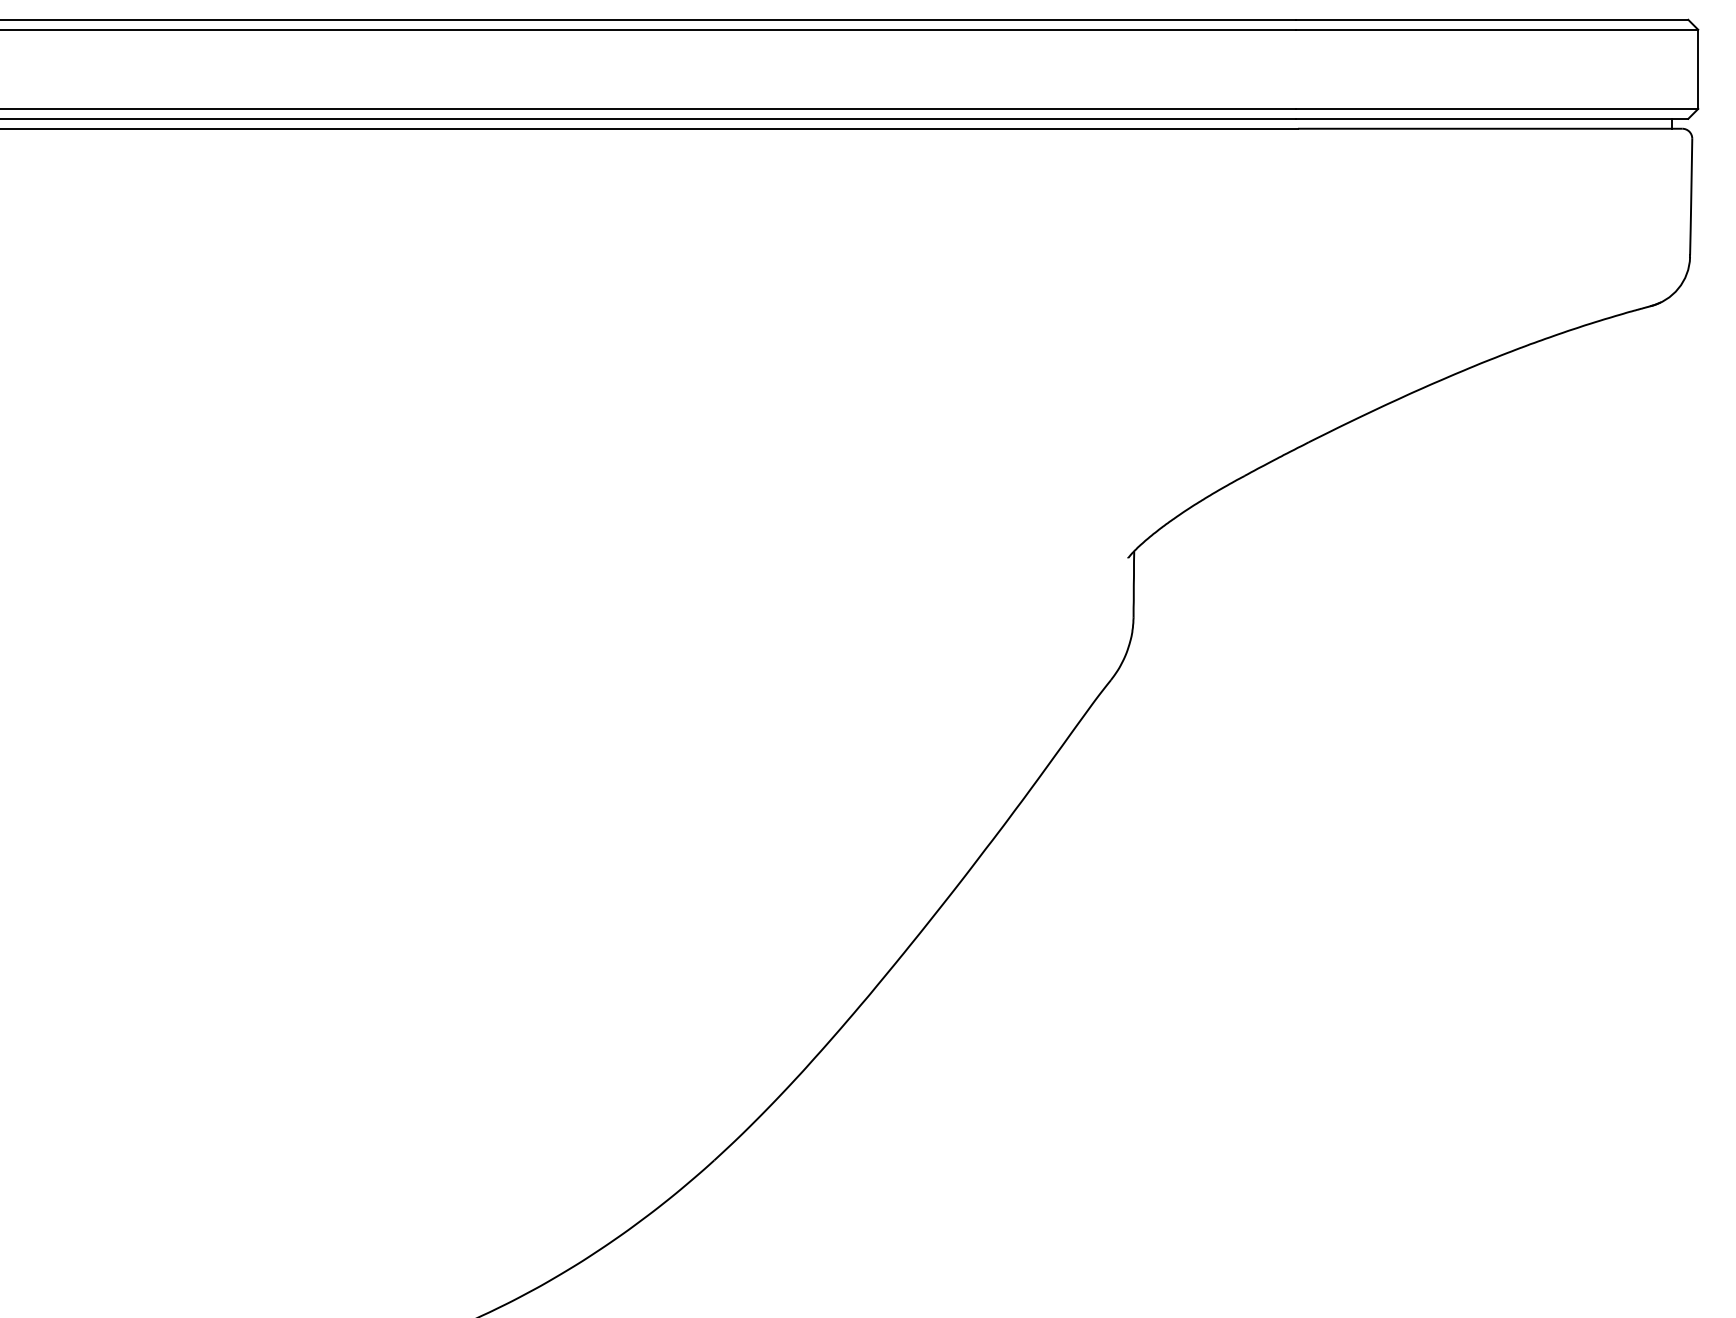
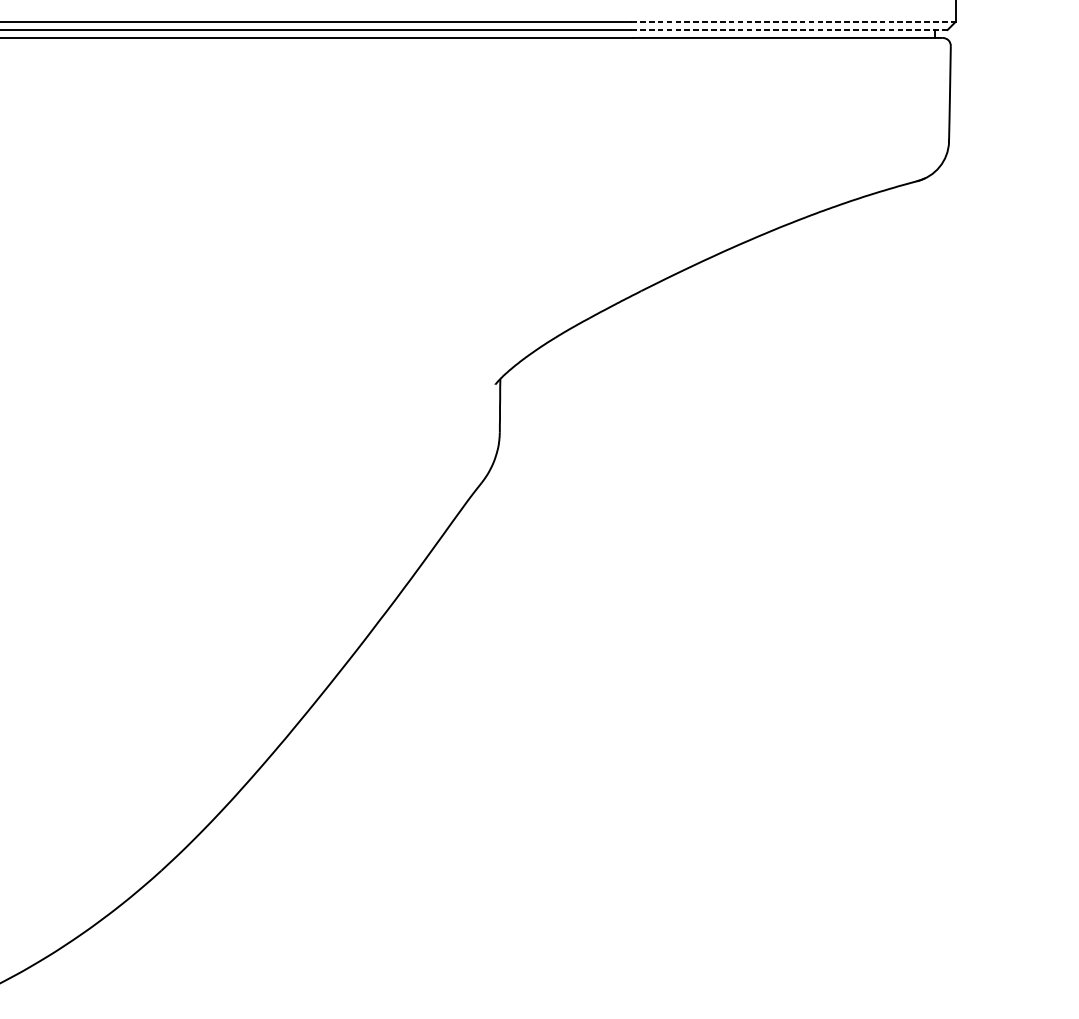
line: (1497, 108) -> (793, 21), solid -> dashed
line: (1491, 118) -> (788, 29), solid -> dashed

